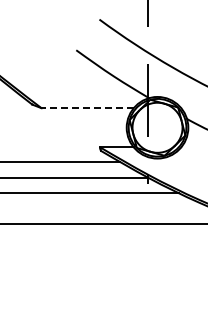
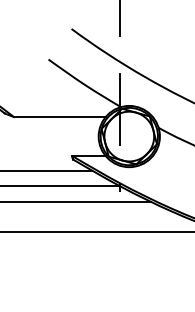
line: (87, 108) -> (59, 117), dashed -> solid

